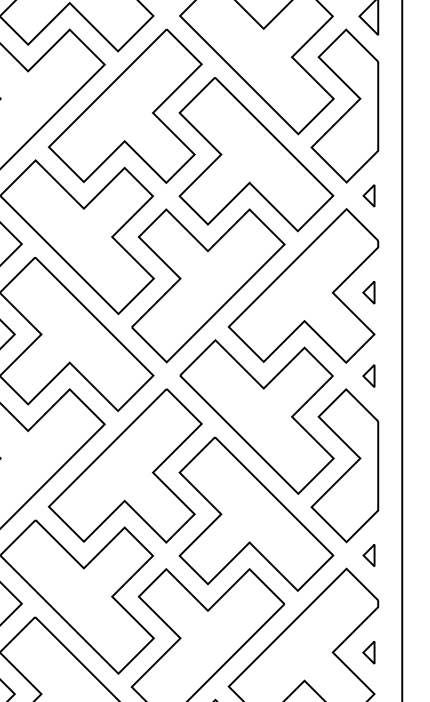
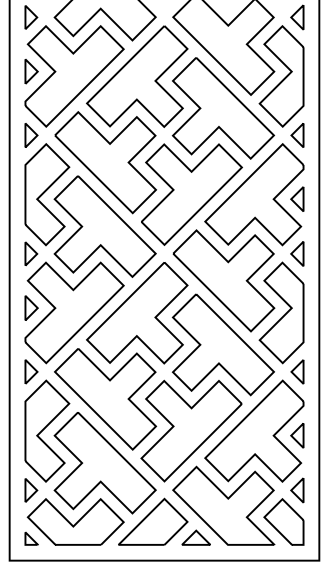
part: (369, 195) -> (297, 135), size x1.67
part: (369, 291) -> (297, 198), size x1.67
part: (369, 375) -> (297, 253), size x1.67
part: (369, 554) -> (297, 371), size x1.67
part: (369, 652) -> (297, 435), size x1.67

